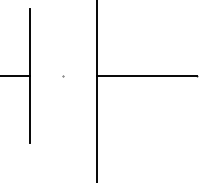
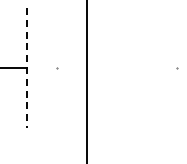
line: (29, 76) -> (26, 68), solid -> dashed
line: (147, 76) -> (132, 68), removed

